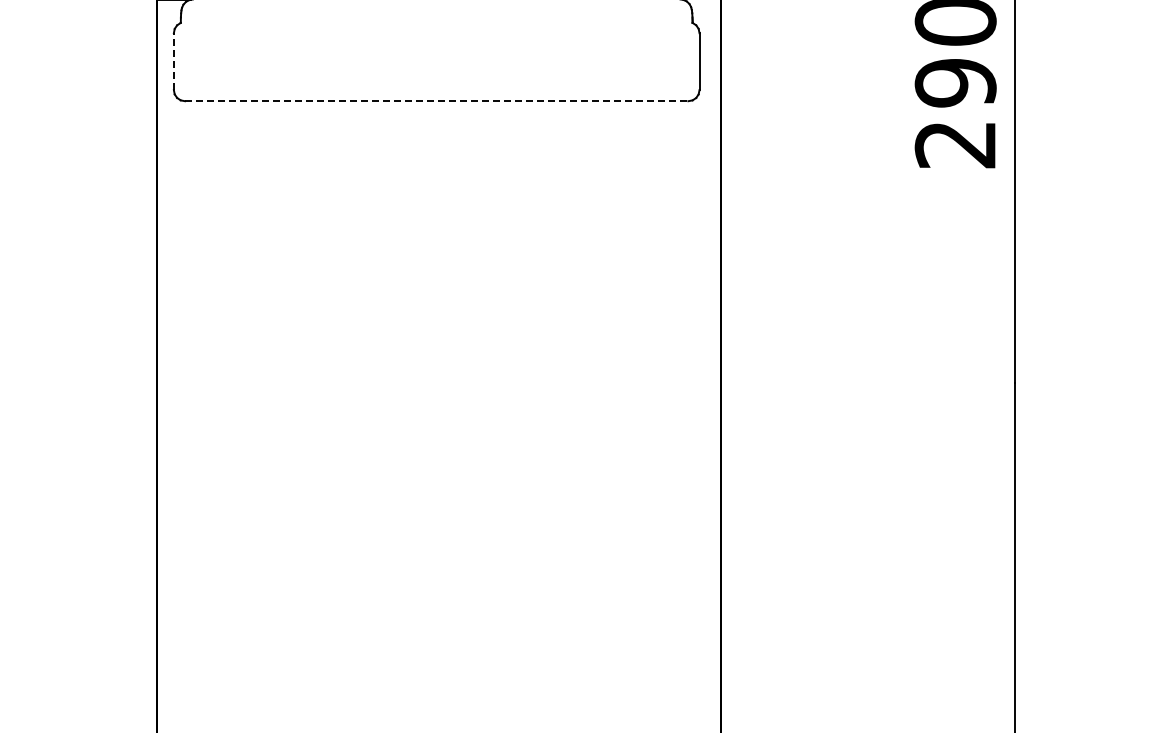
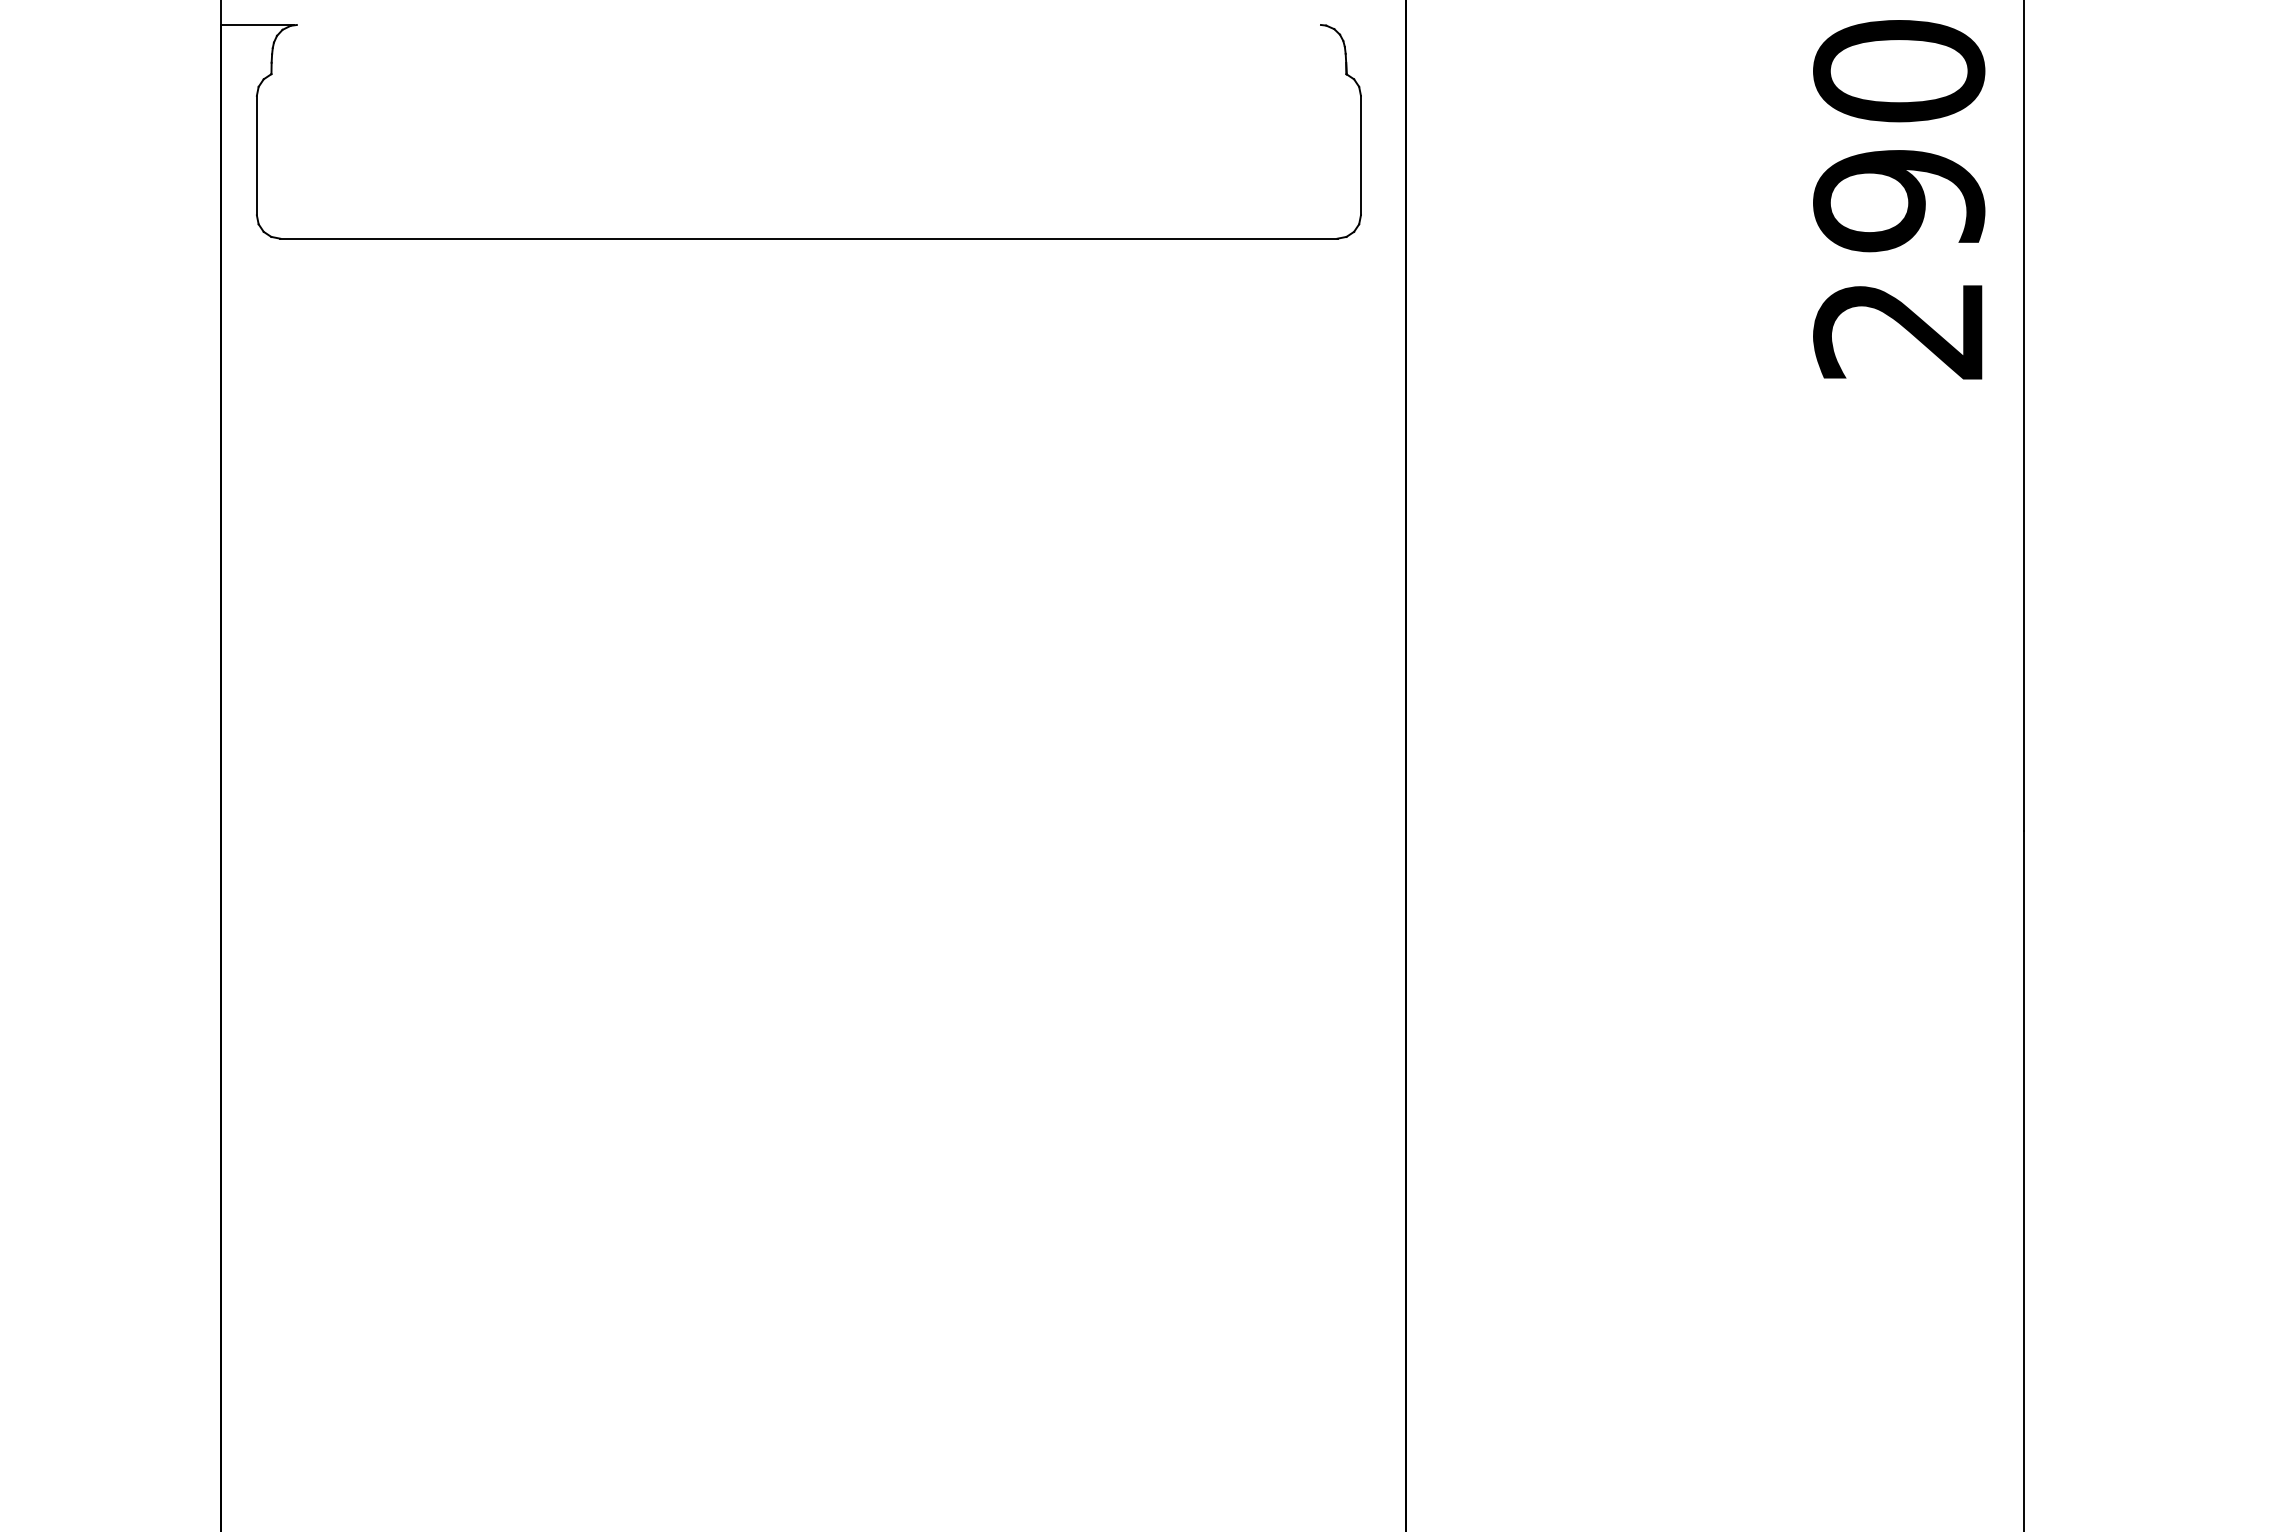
line: (173, 61) -> (256, 155), dashed -> solid
line: (436, 101) -> (808, 239), dashed -> solid

